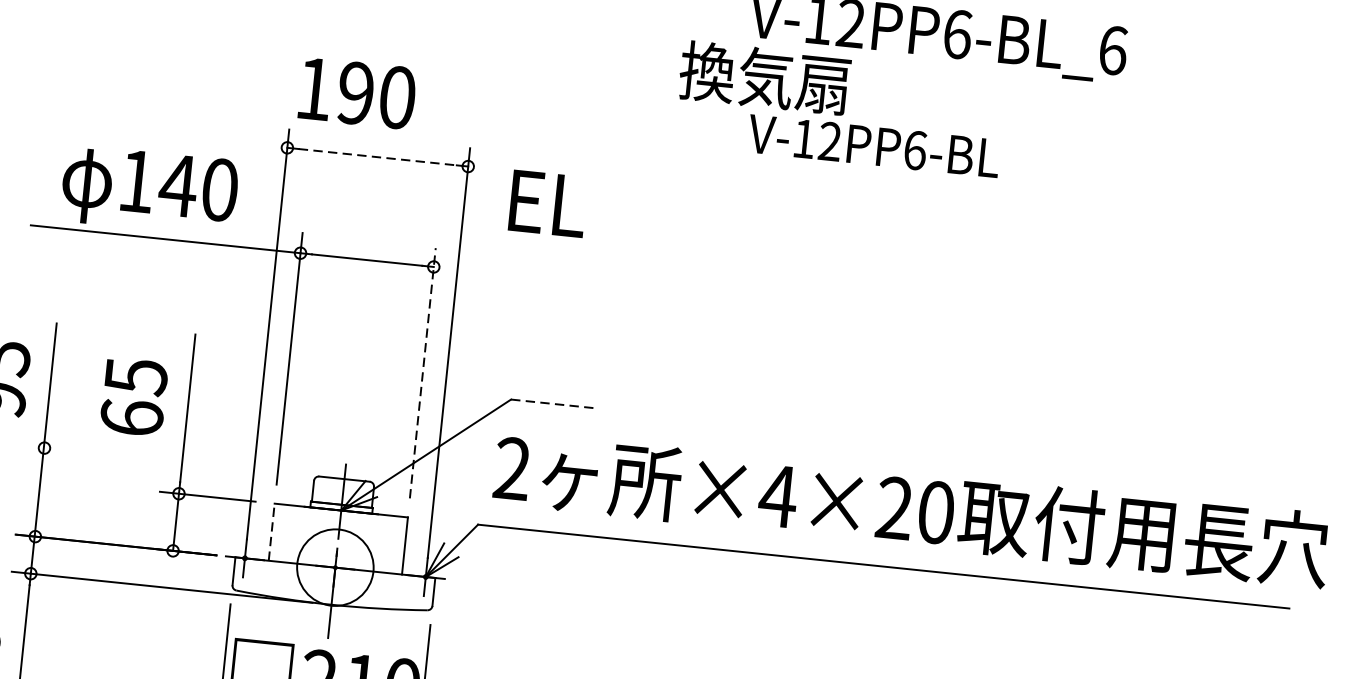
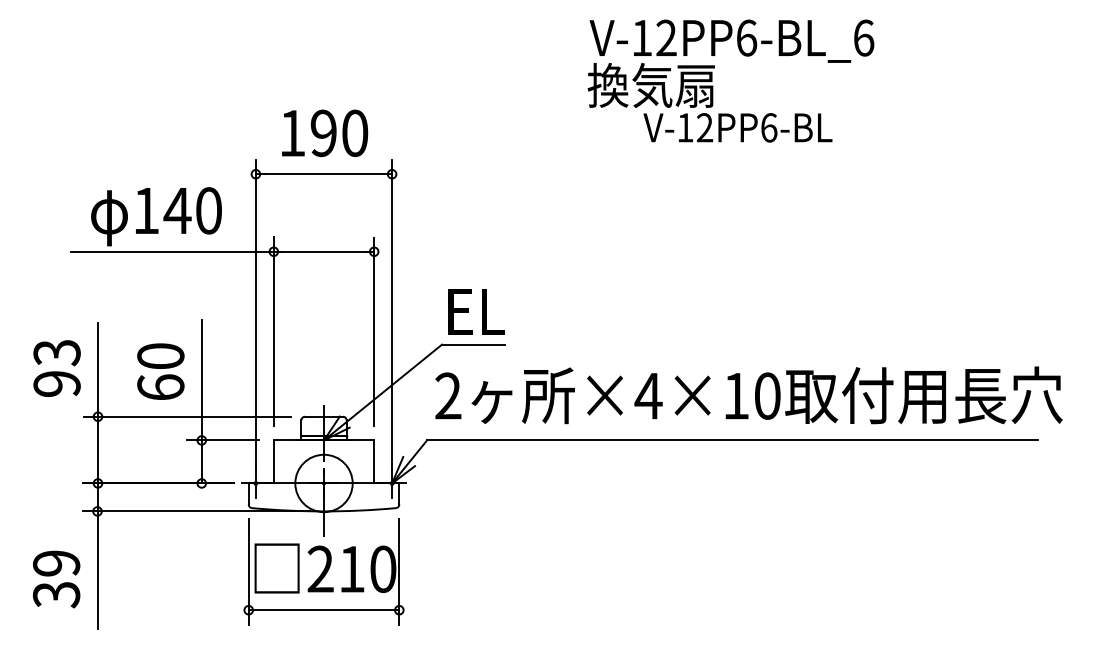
text: (358, 93) -> (325, 133), moved
text: (839, 108) -> (709, 102), moved
line: (378, 157) -> (324, 174), dashed -> solid
text: (548, 203) -> (476, 311), moved
line: (423, 372) -> (374, 331), dashed -> solid
text: (135, 376) -> (160, 356), 65 -> 60
line: (552, 403) -> (473, 344), dashed -> solid
line: (162, 459) -> (186, 416), added
text: (895, 507) -> (736, 395), ×4×20 -> ×4×10
line: (271, 531) -> (273, 461), dashed -> solid

